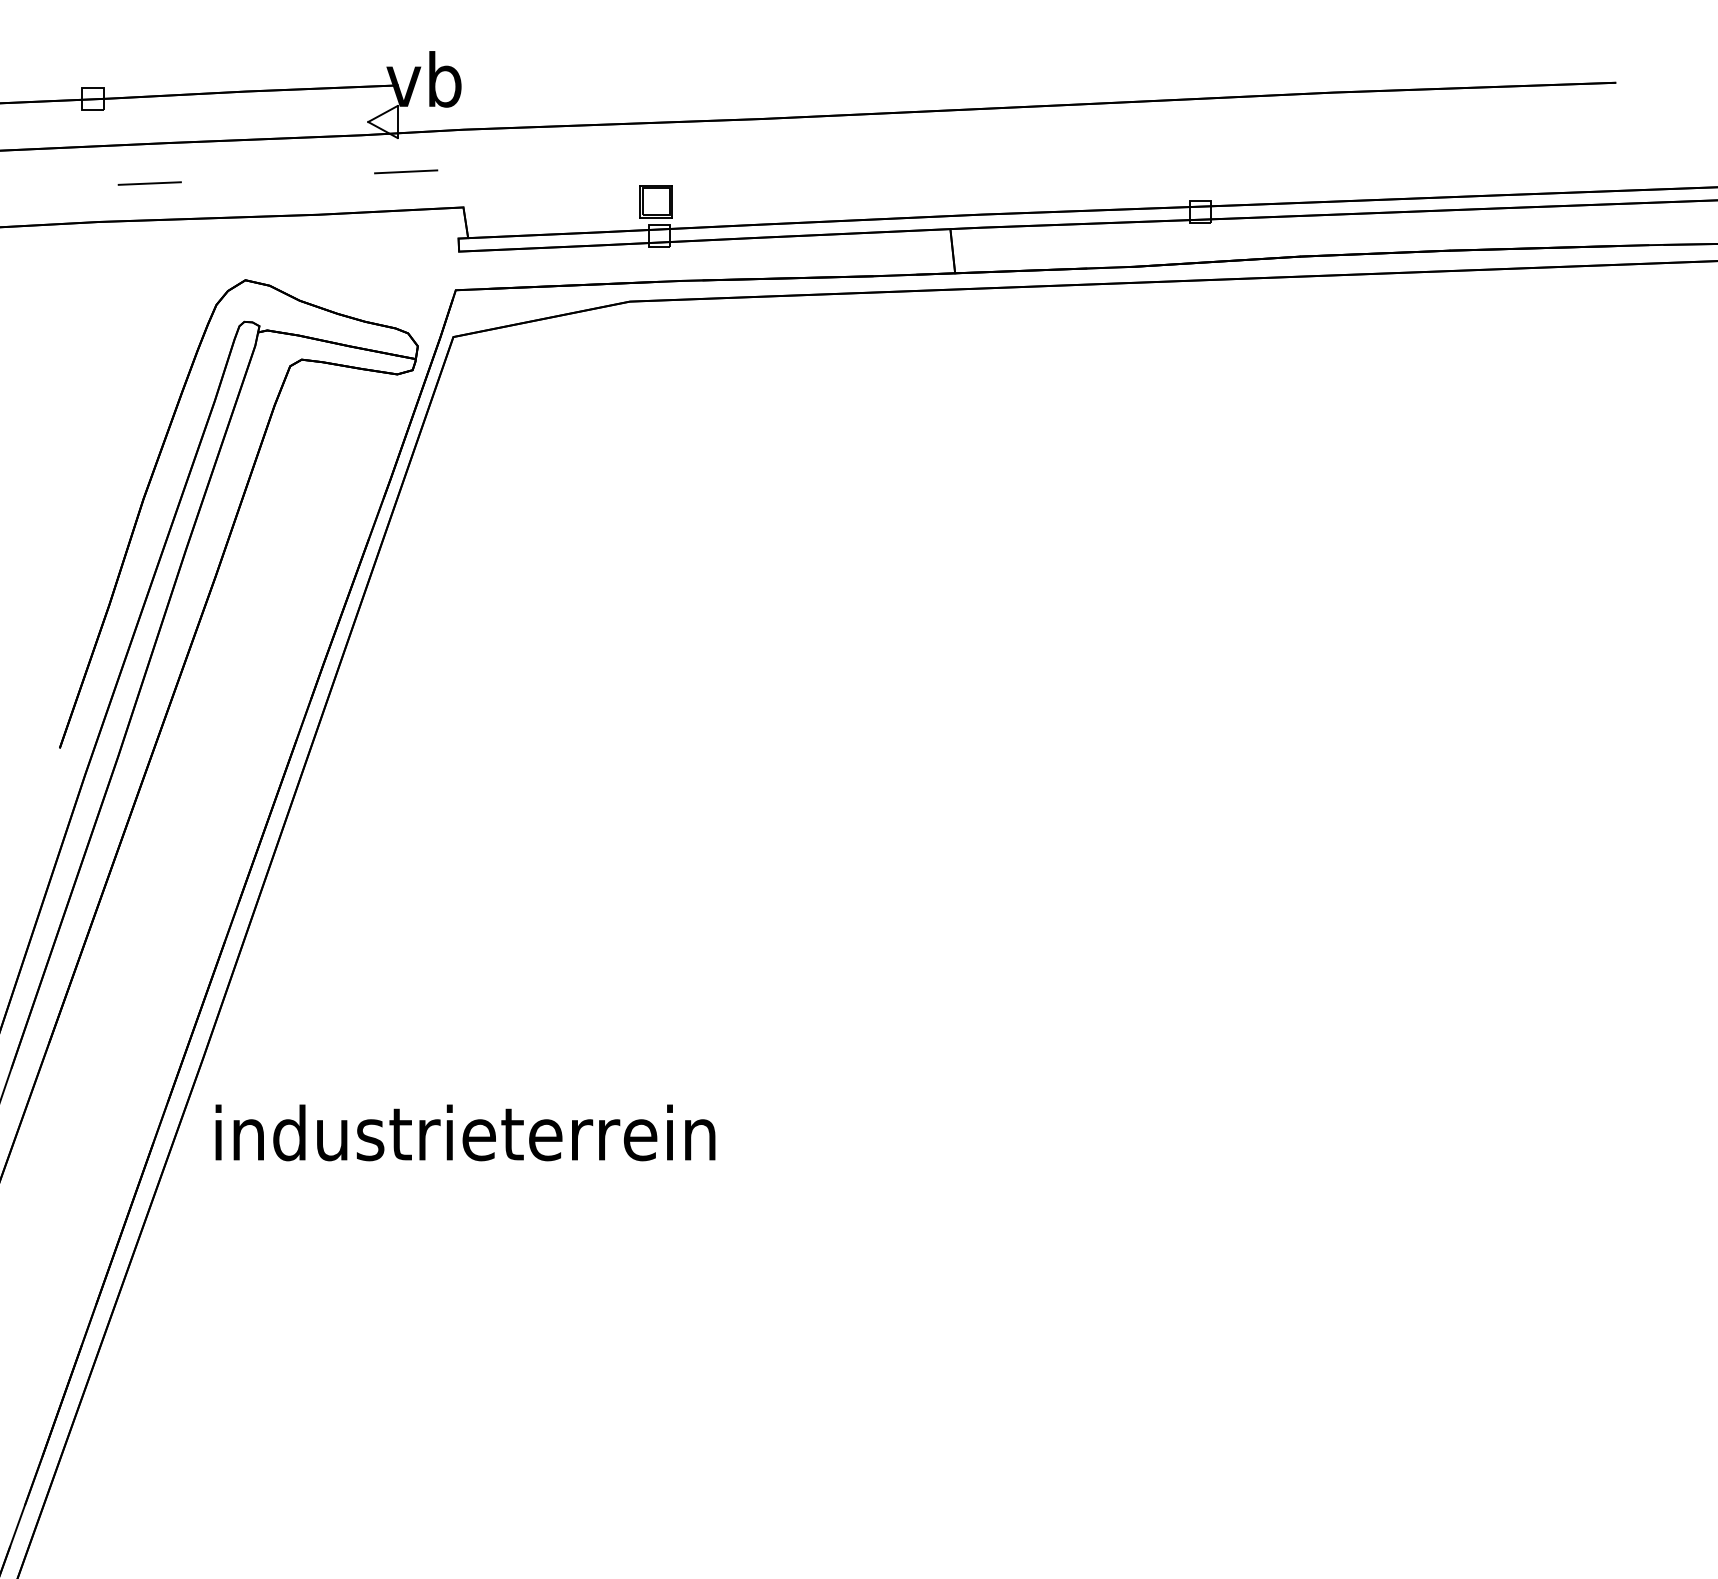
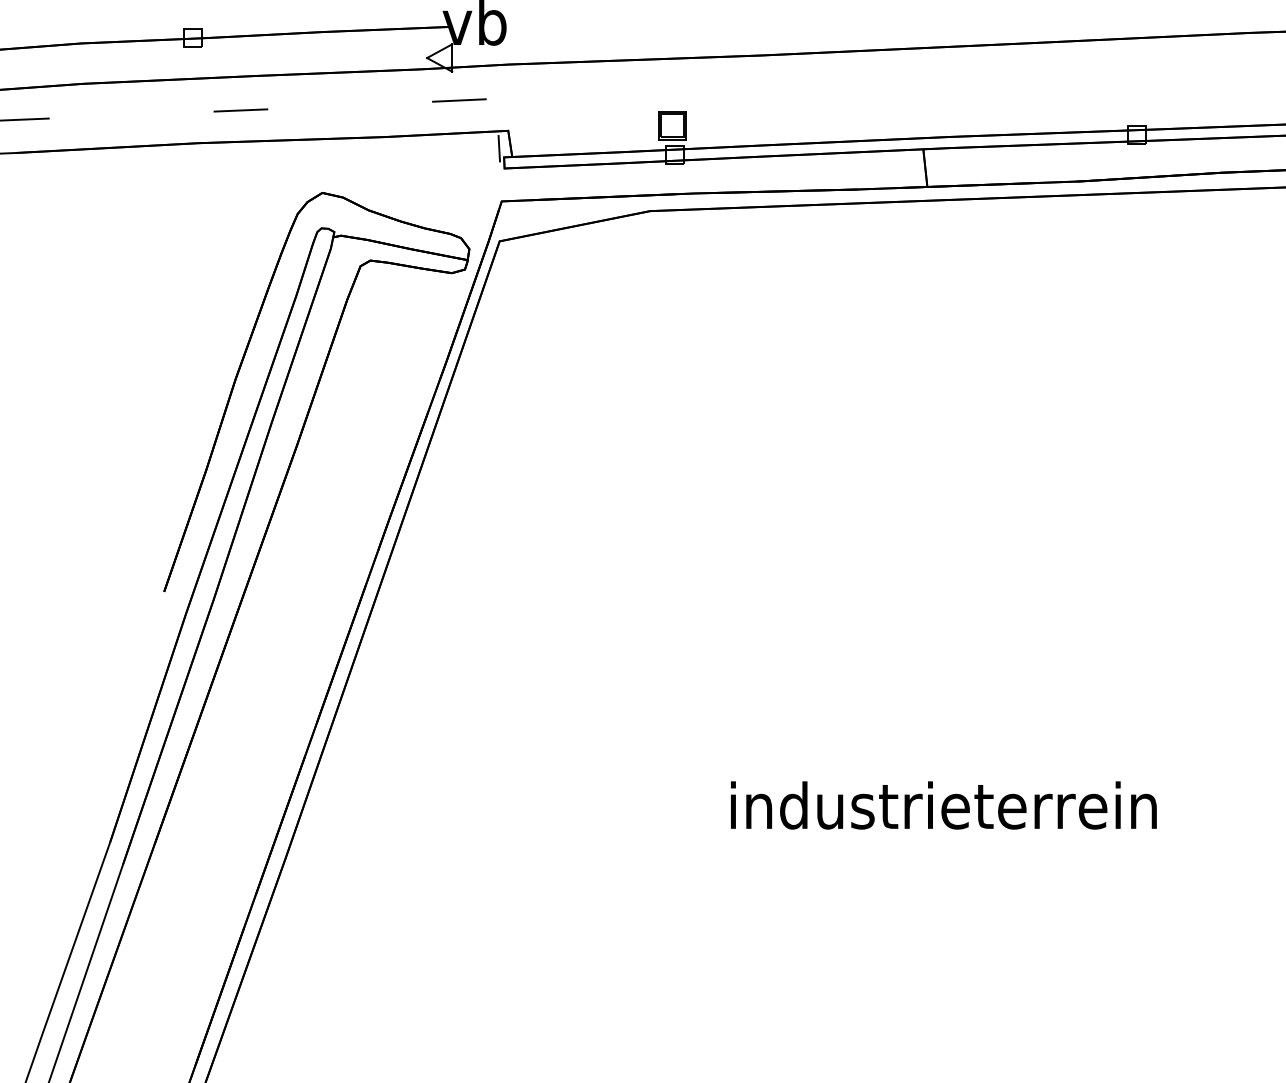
line: (452, 228) -> (498, 148), added
text: (465, 1132) -> (943, 805), moved

